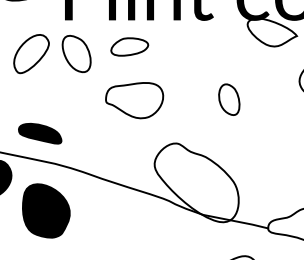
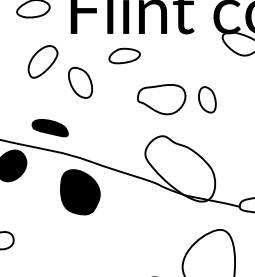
part: (76, 53) -> (80, 82), moved
part: (134, 100) -> (161, 99), moved
part: (46, 211) -> (80, 192), moved

